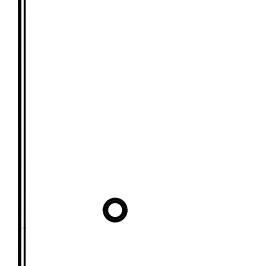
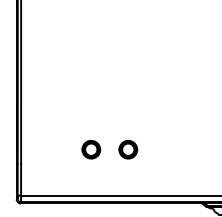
part: (163, 209) -> (128, 149), added

